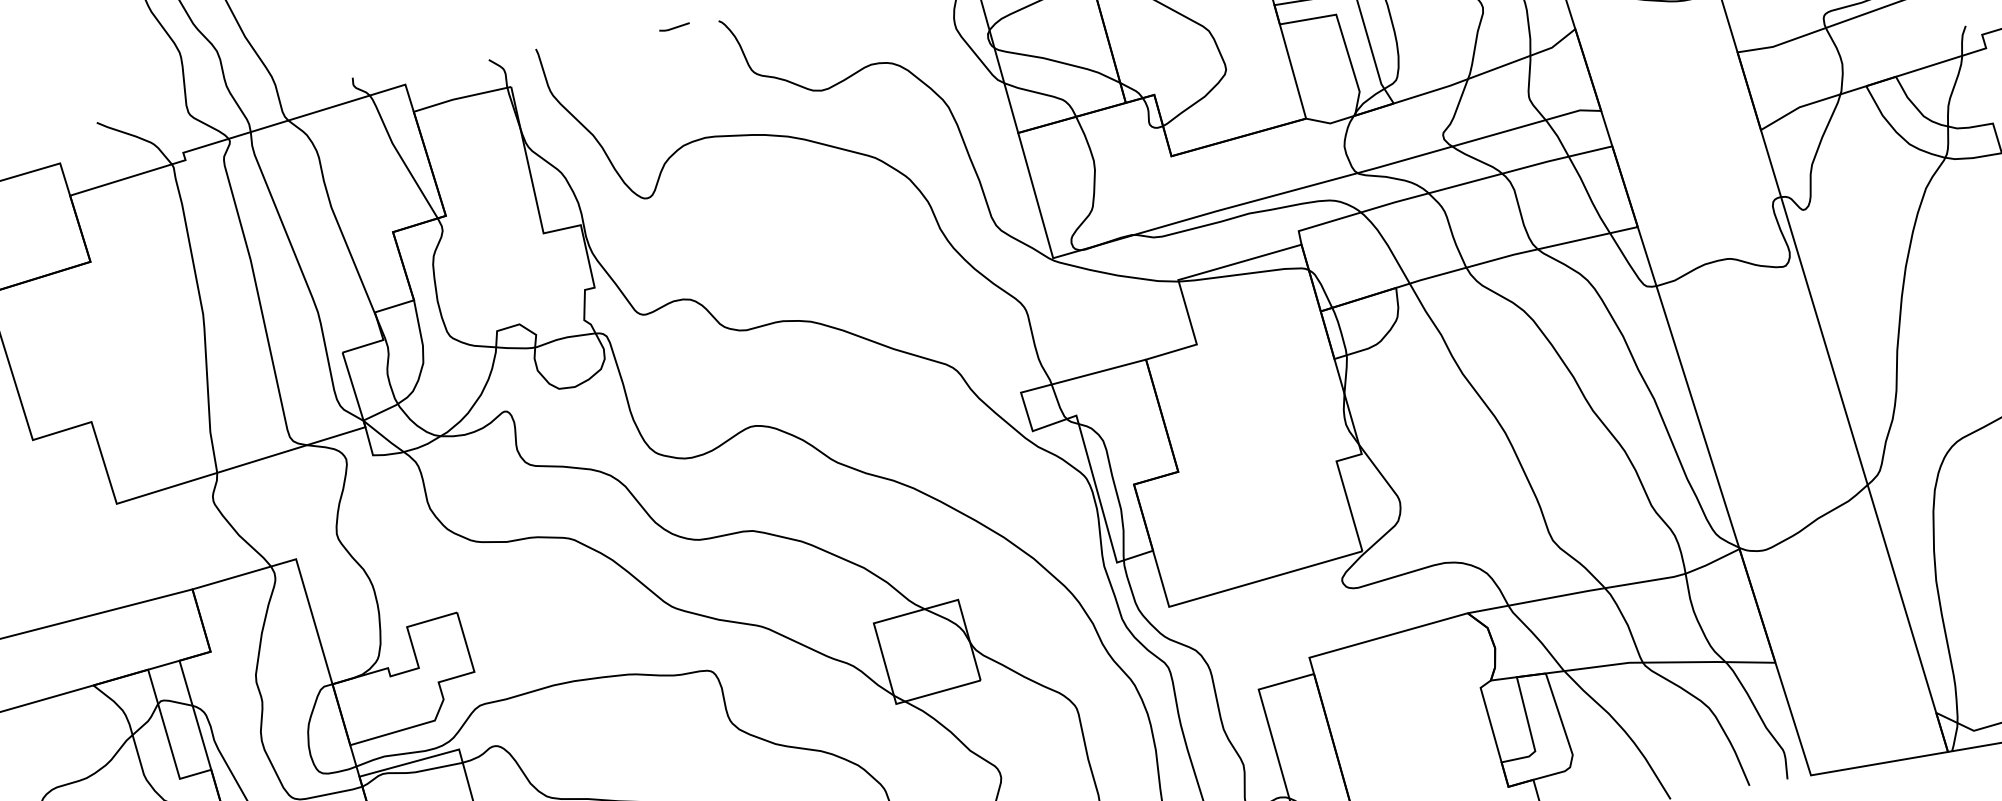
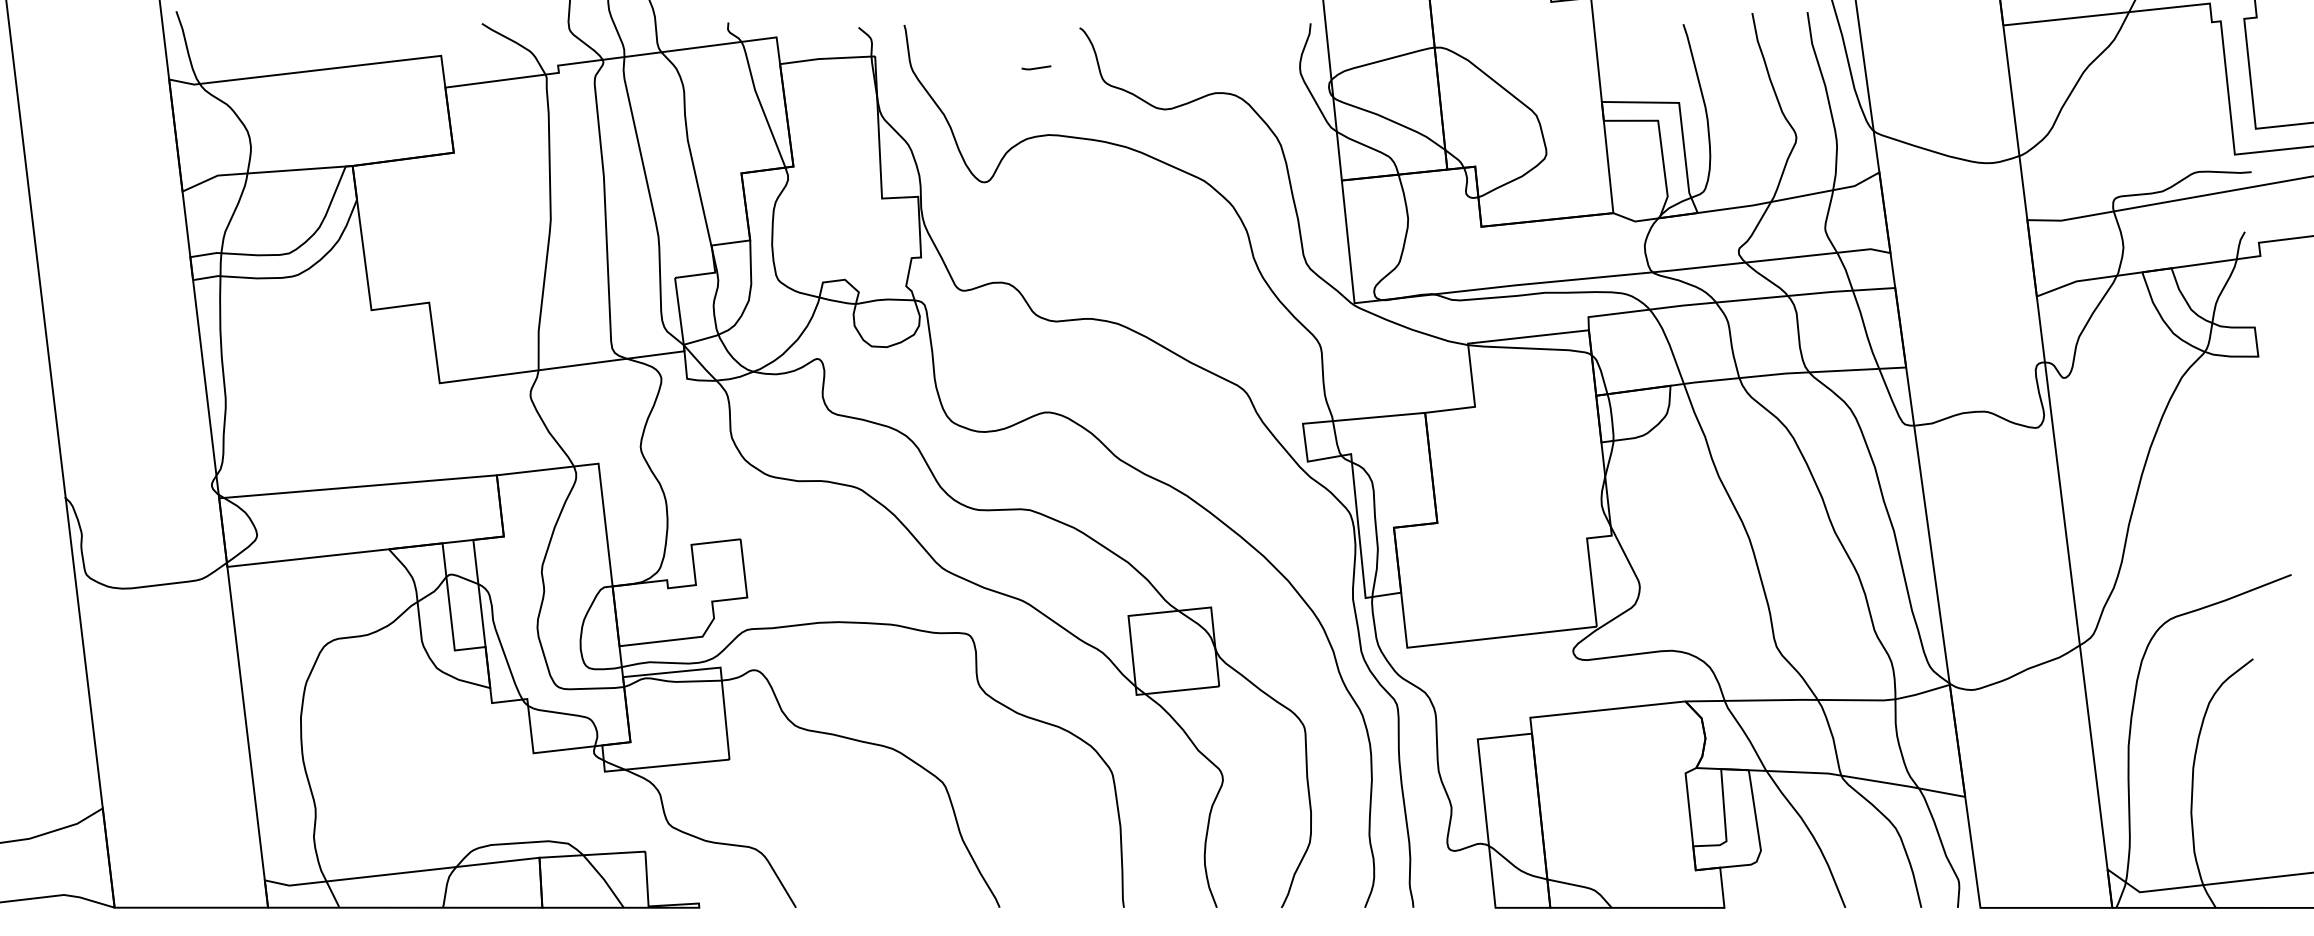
line: (674, 26) -> (1036, 67), moved

